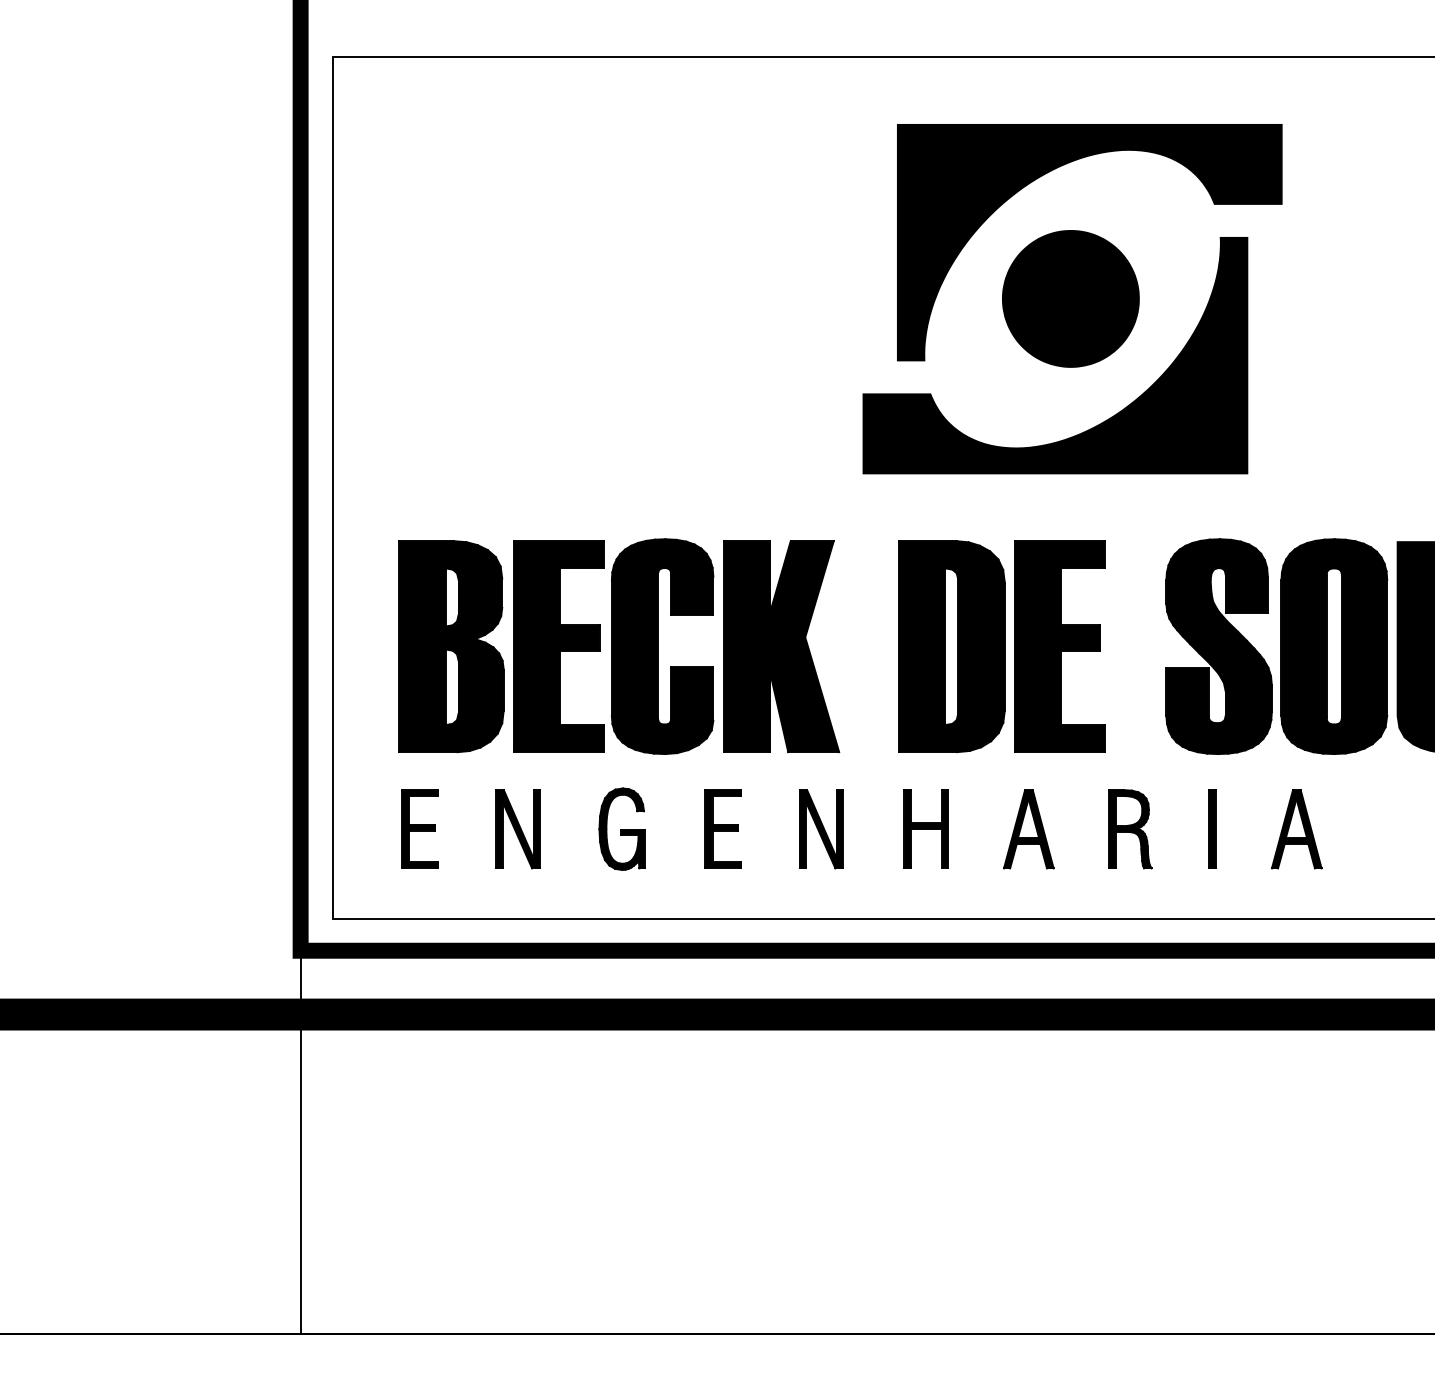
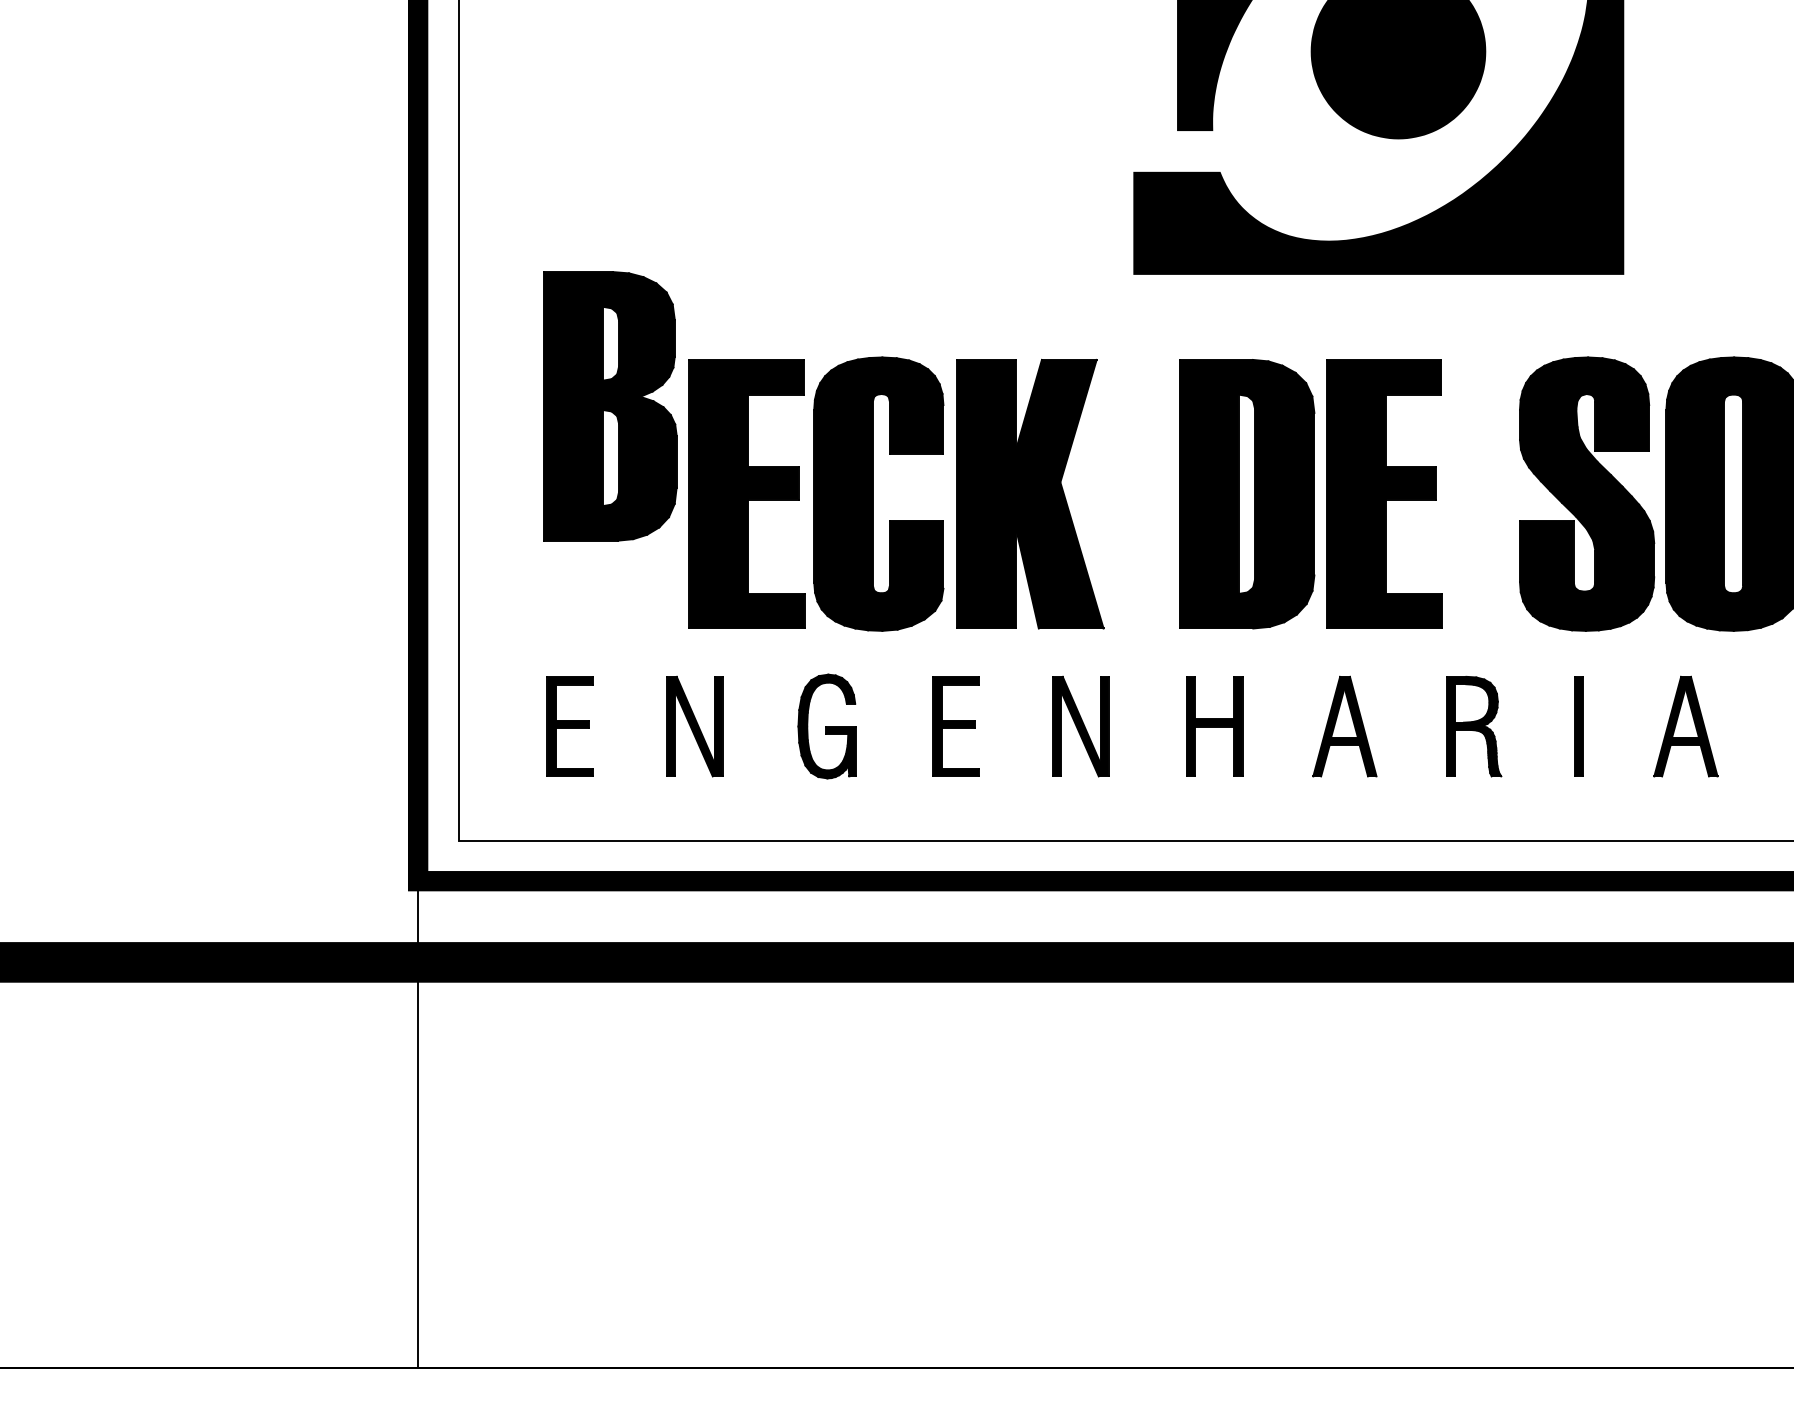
part: (451, 646) -> (610, 406), moved

